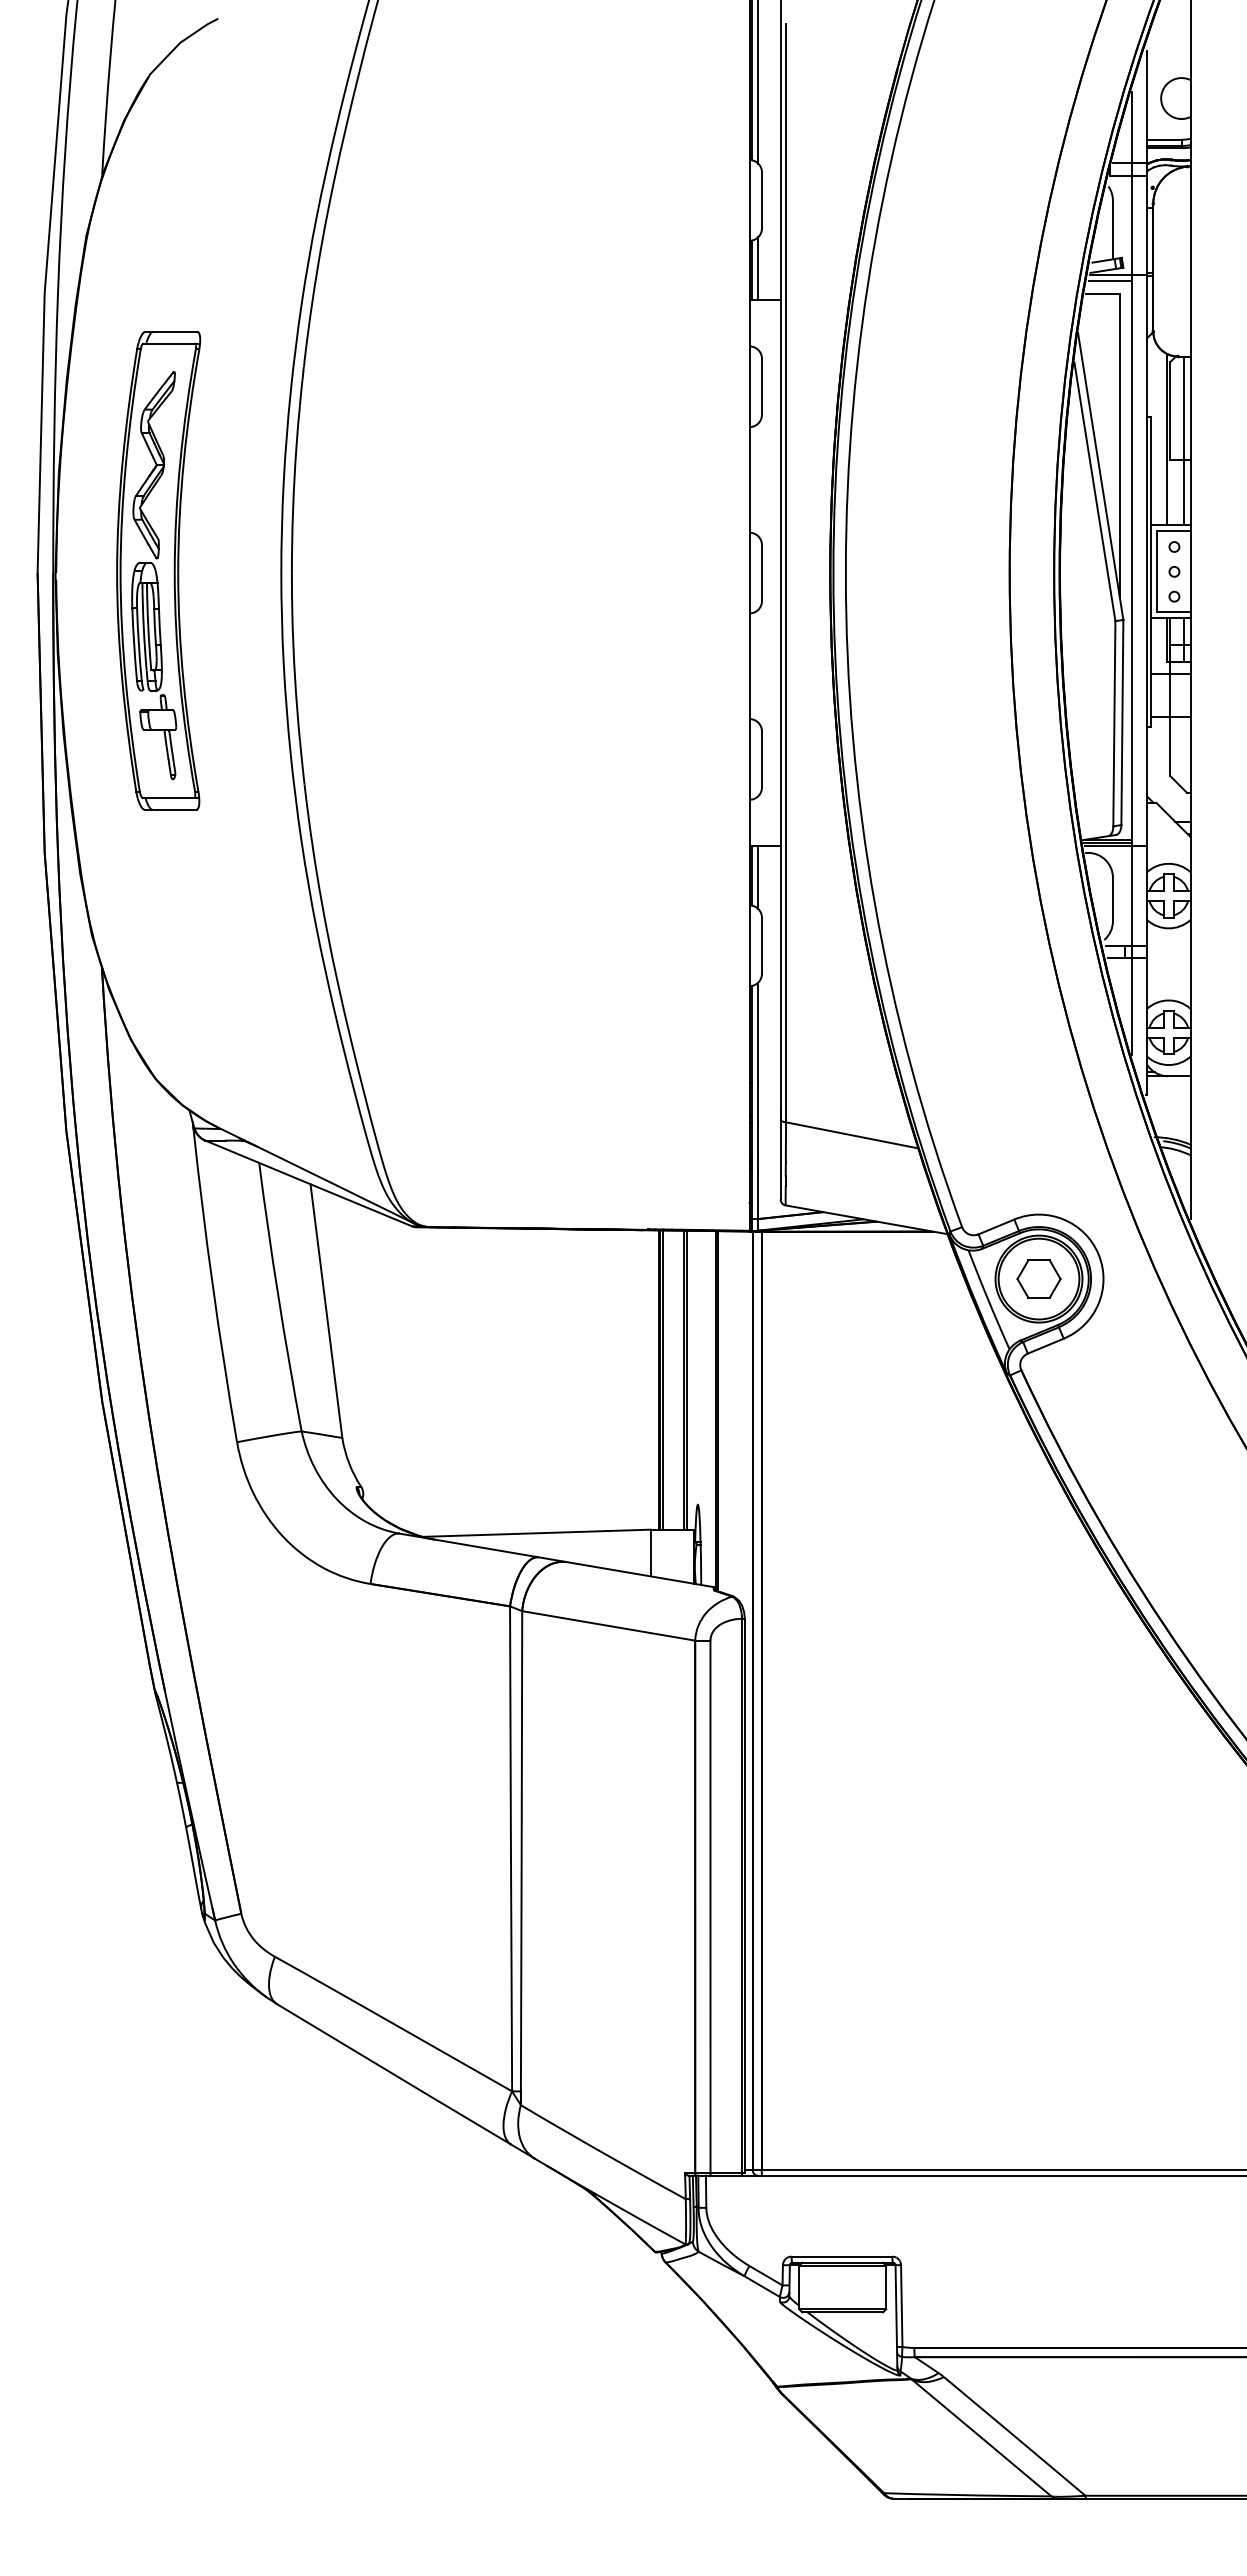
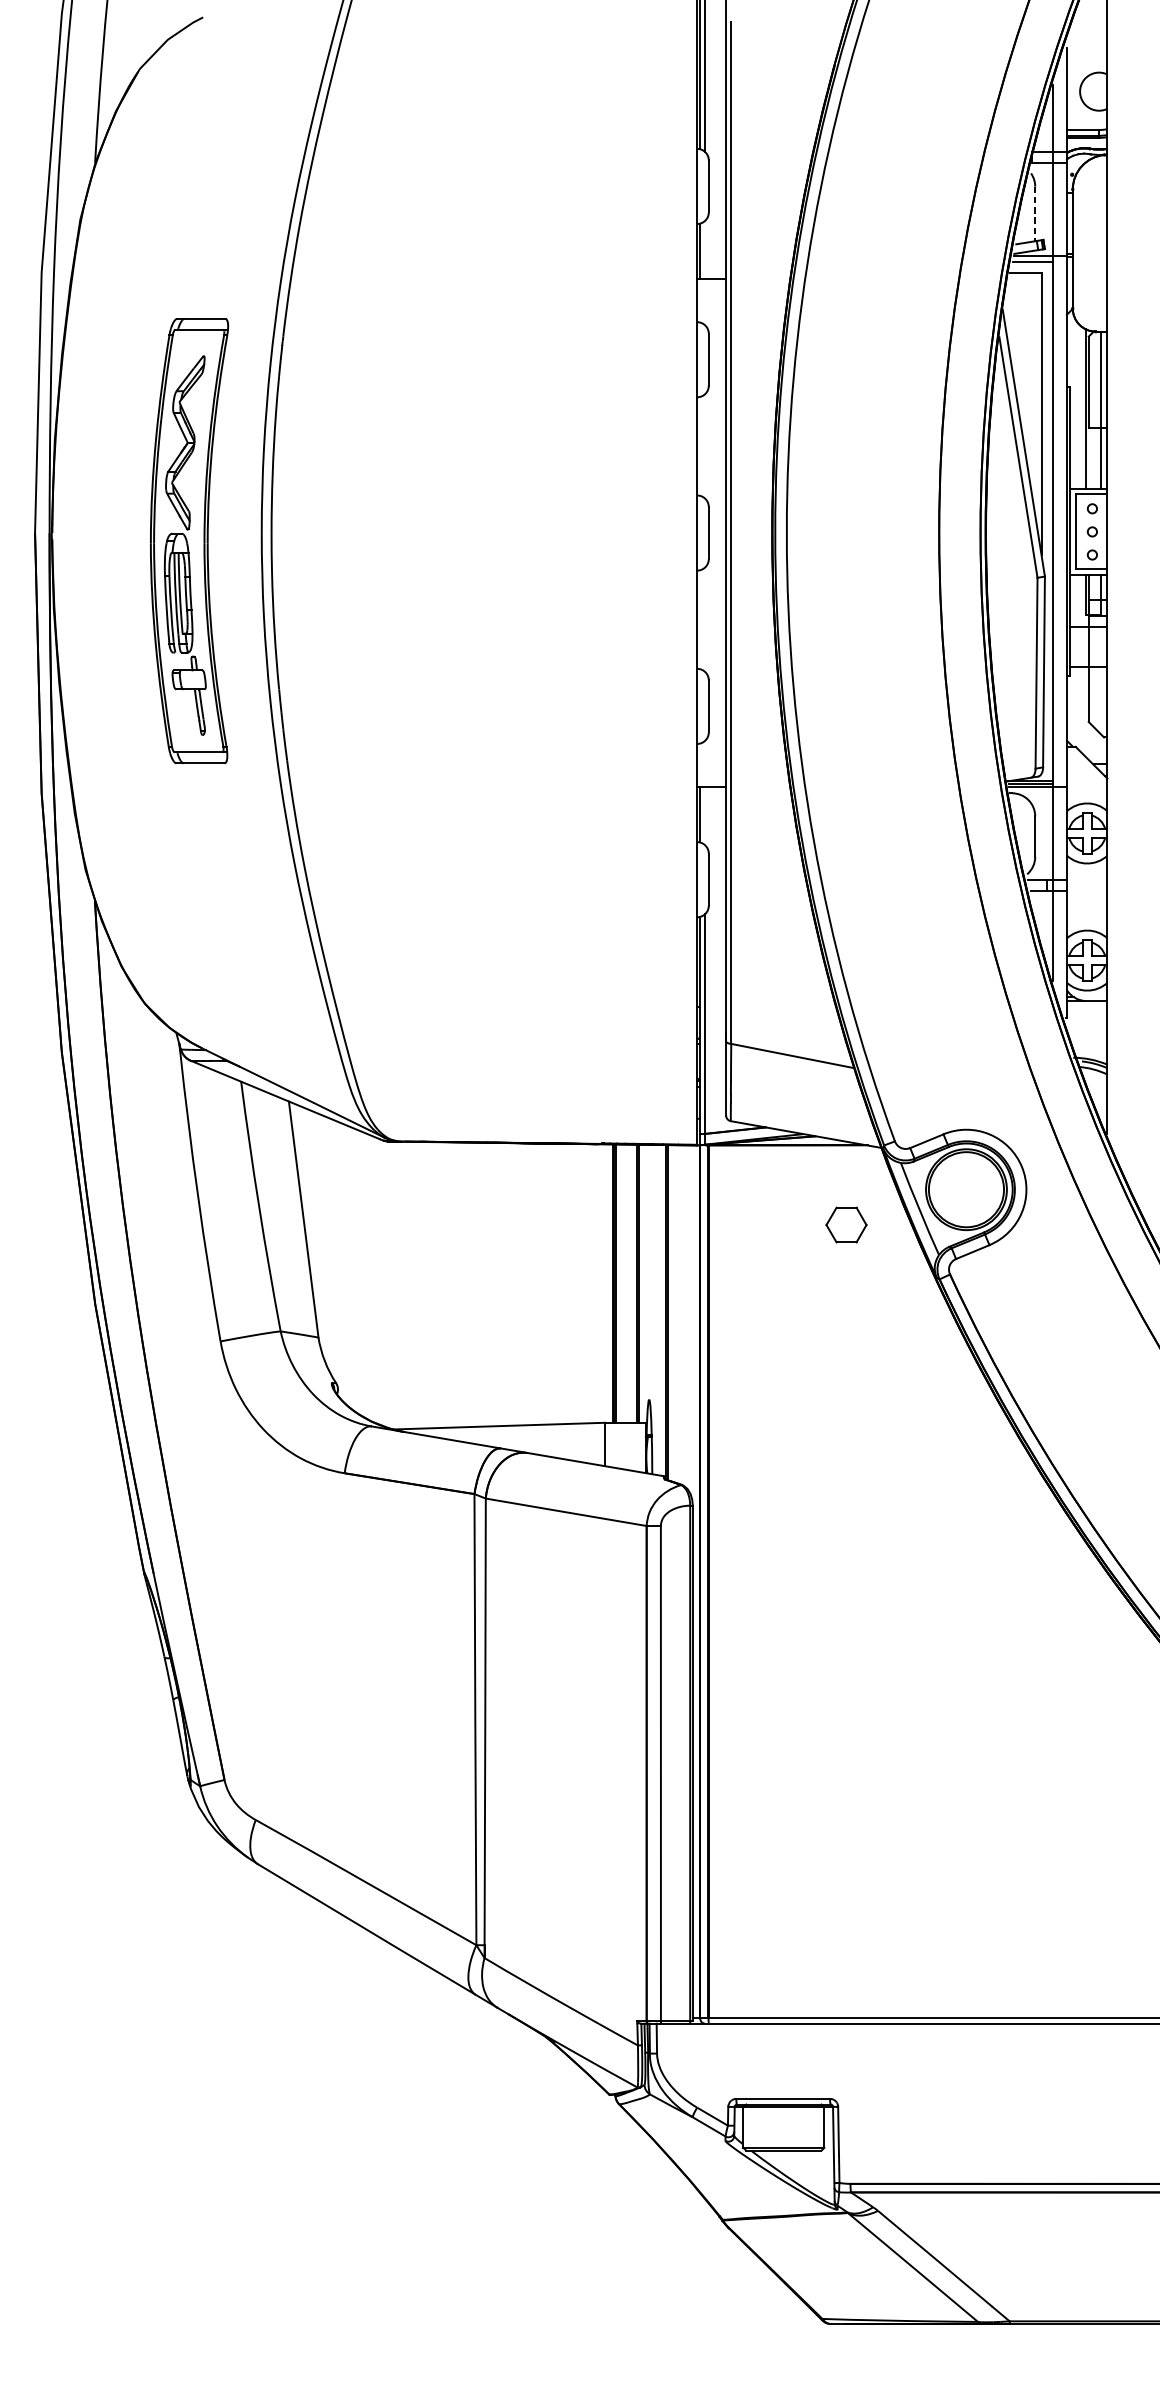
line: (1112, 230) -> (1034, 214), solid -> dashed
line: (758, 268) -> (705, 249), removed
part: (158, 570) -> (189, 540), moved
line: (758, 877) -> (705, 816), removed
part: (1038, 1278) -> (846, 1224), moved

